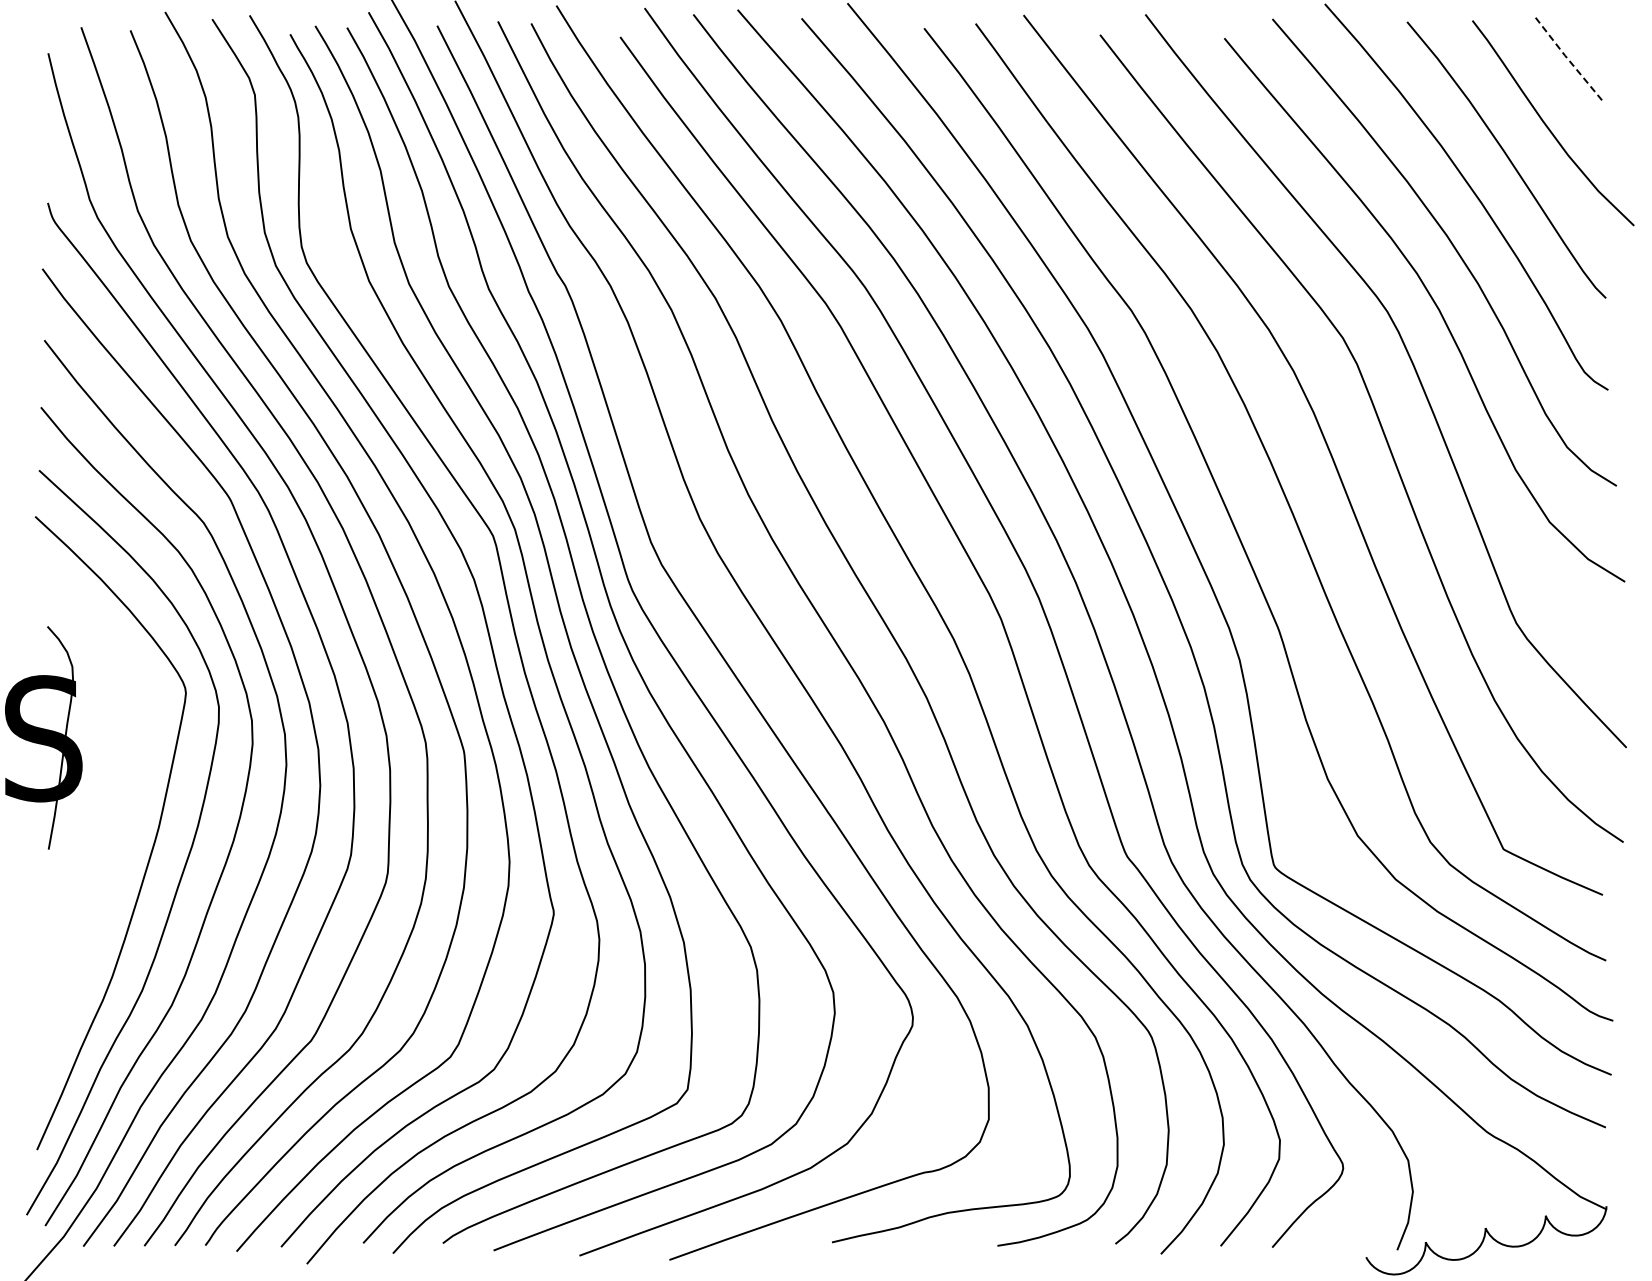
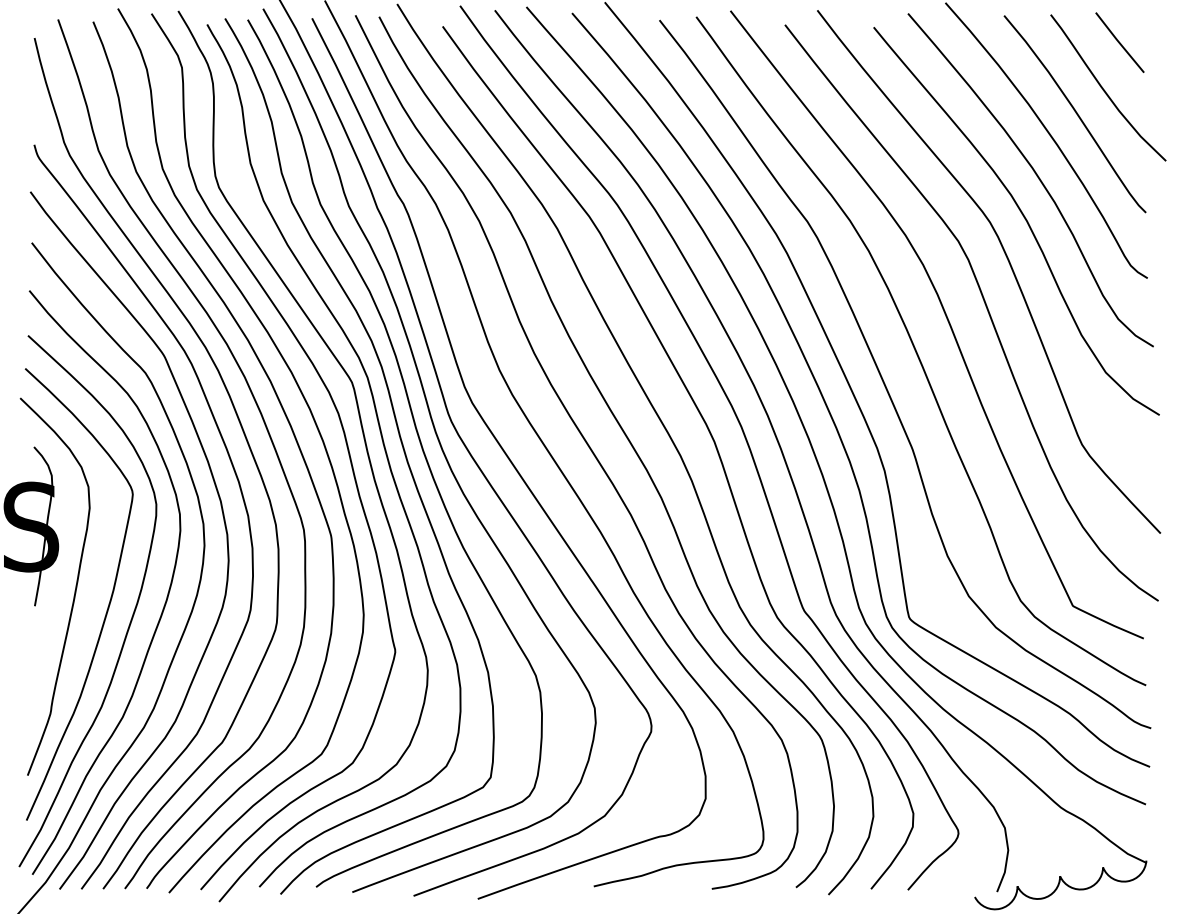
line: (1568, 60) -> (1119, 43), dashed -> solid
curve: (104, 828) -> (74, 591), added

